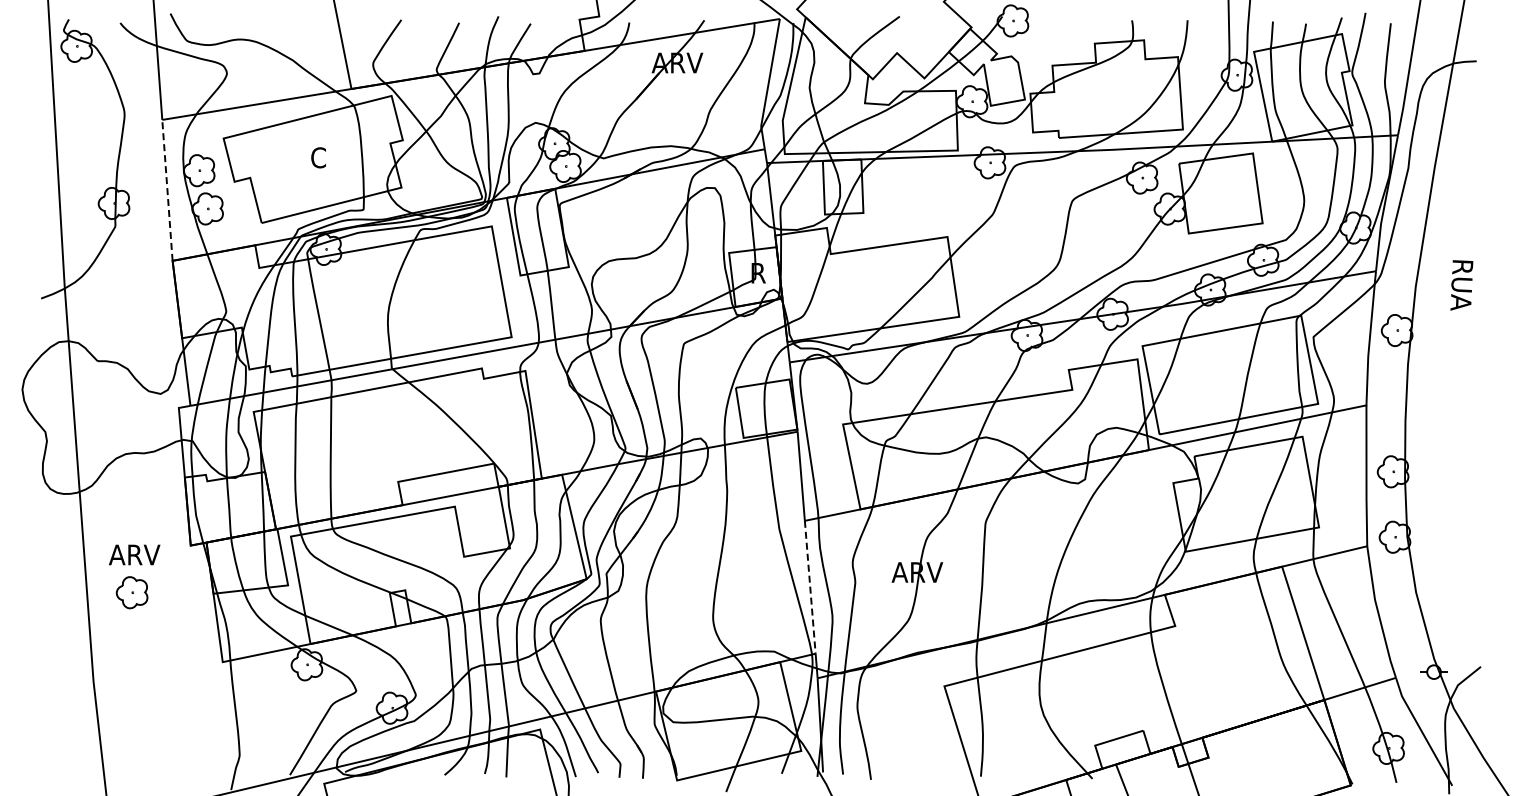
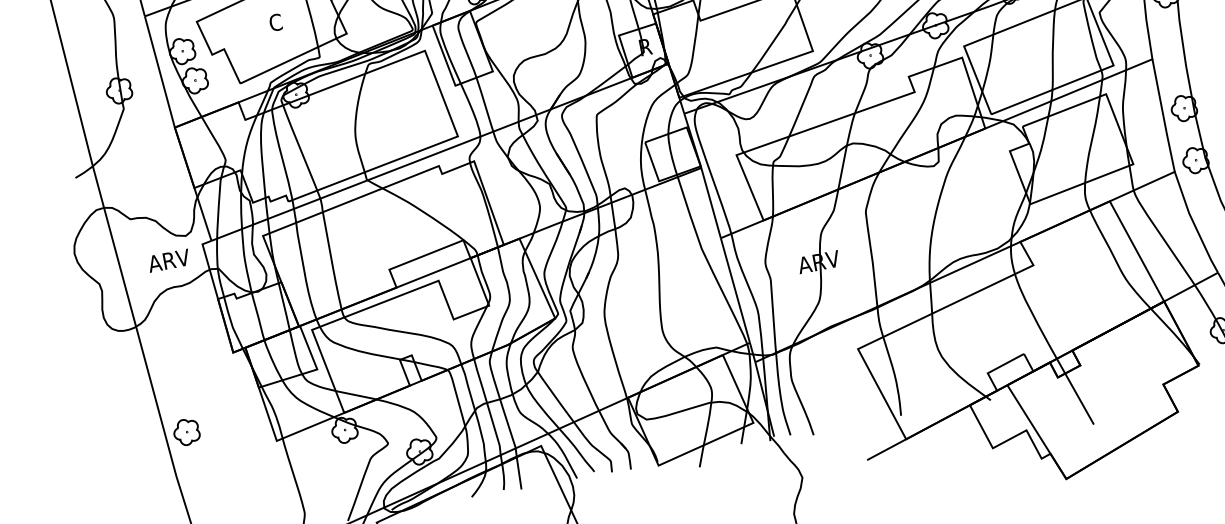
line: (167, 190) -> (159, 72), dashed -> solid
text: (134, 554) -> (168, 260), moved
line: (810, 587) -> (735, 290), dashed -> solid
part: (131, 592) -> (186, 432), moved

